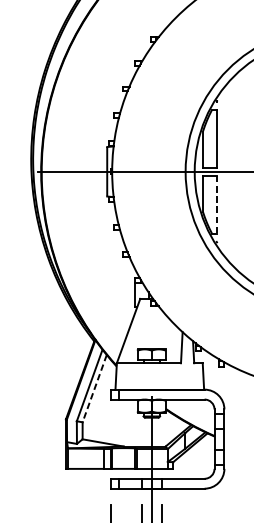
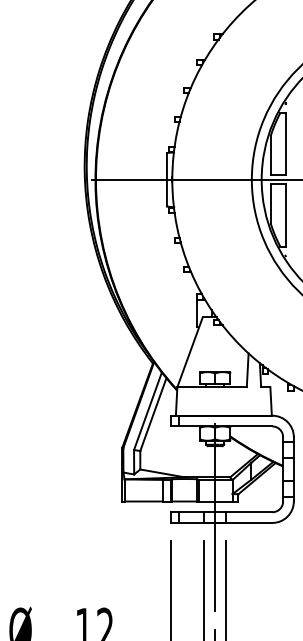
line: (216, 205) -> (285, 216), dashed -> solid
line: (94, 388) -> (153, 414), dashed -> solid

